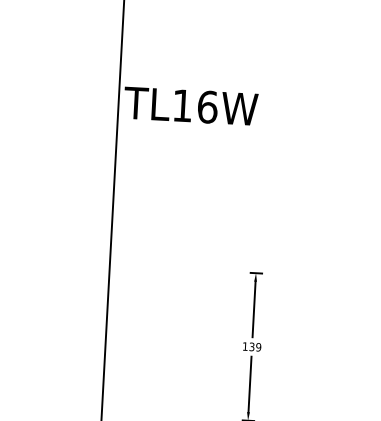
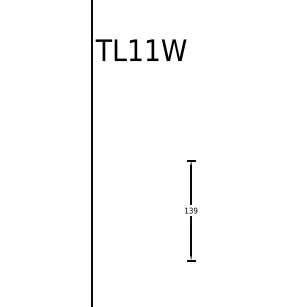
text: (207, 107) -> (152, 50), TL16W -> TL11W

